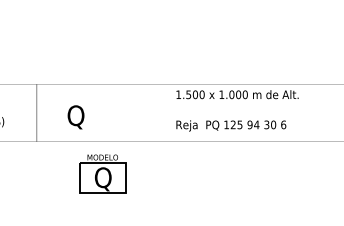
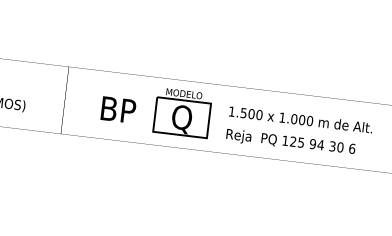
text: (237, 94) -> (300, 119), moved
text: (82, 117) -> (117, 112), Q -> BP
part: (102, 173) -> (181, 112), moved

